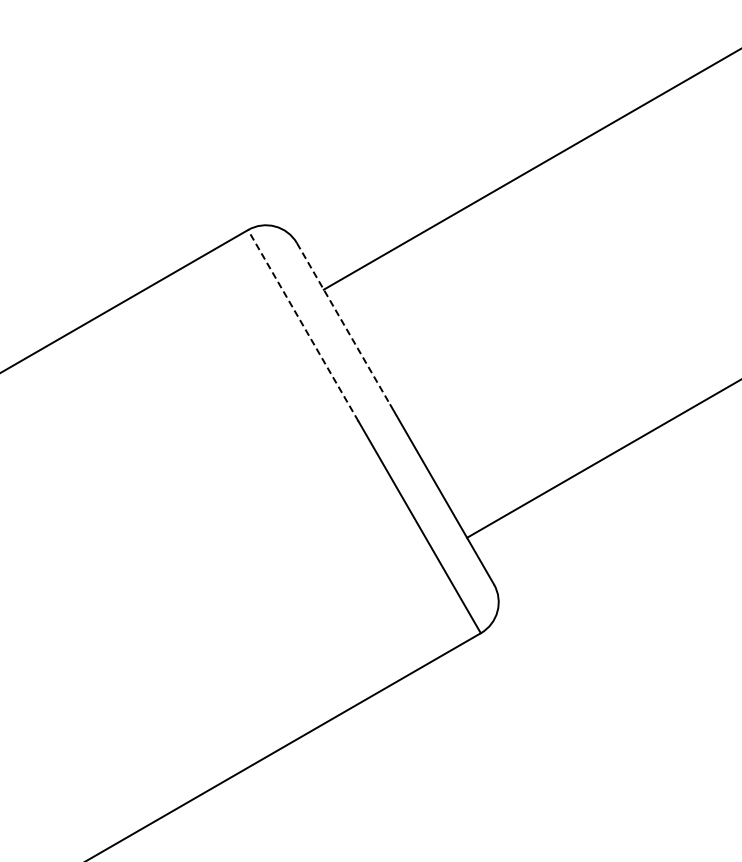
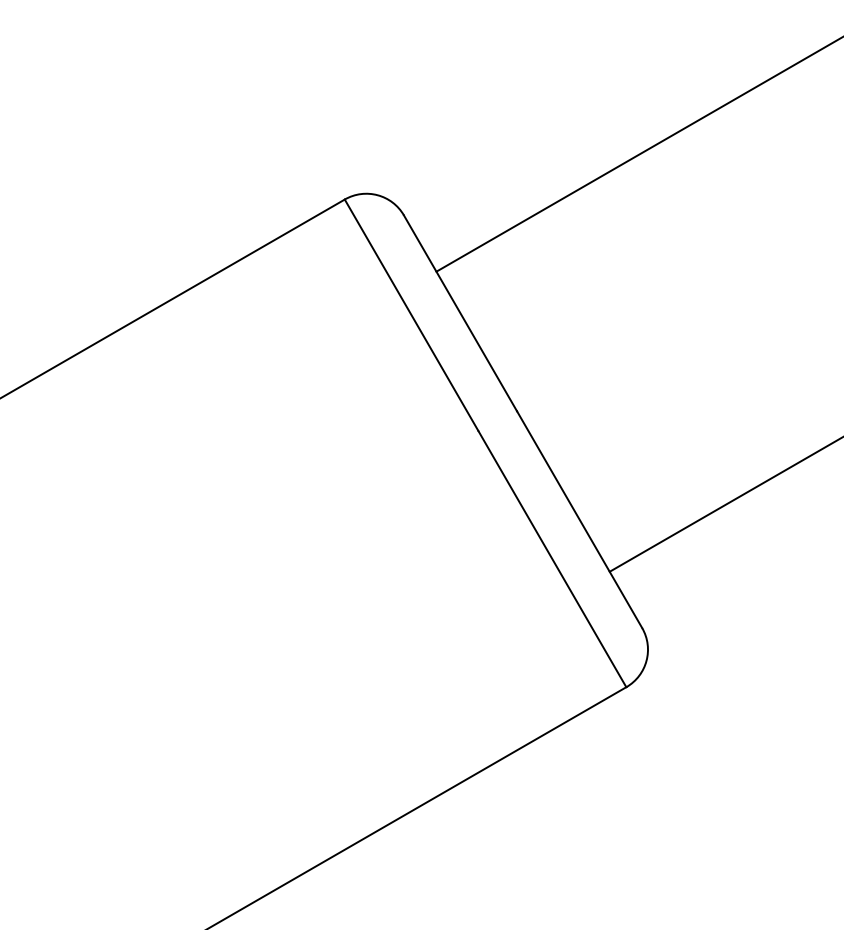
line: (343, 324) -> (460, 313), dashed -> solid
line: (303, 325) -> (411, 314), dashed -> solid

